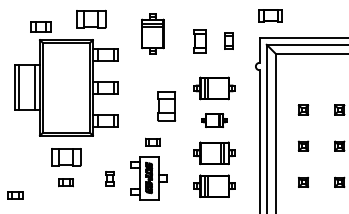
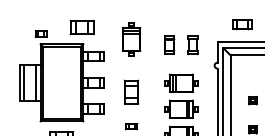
part: (270, 15) -> (242, 24), moved
part: (40, 26) -> (41, 33), size x0.71
part: (228, 41) -> (192, 45), size x1.43
part: (166, 106) -> (131, 92), moved
part: (214, 120) -> (181, 109), size x1.67

